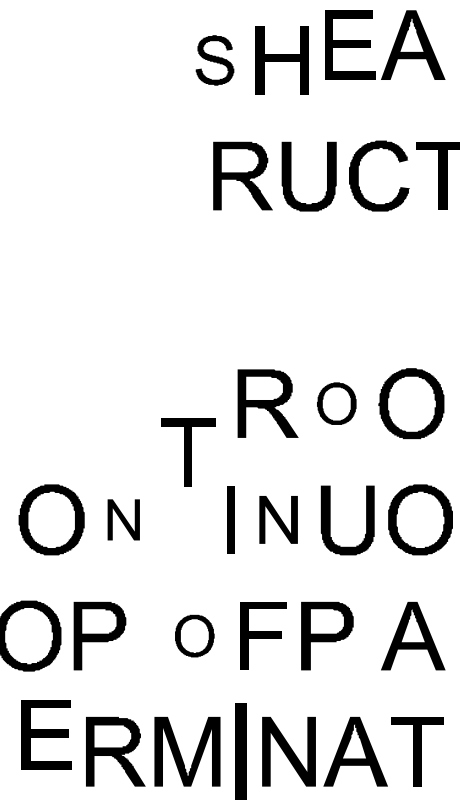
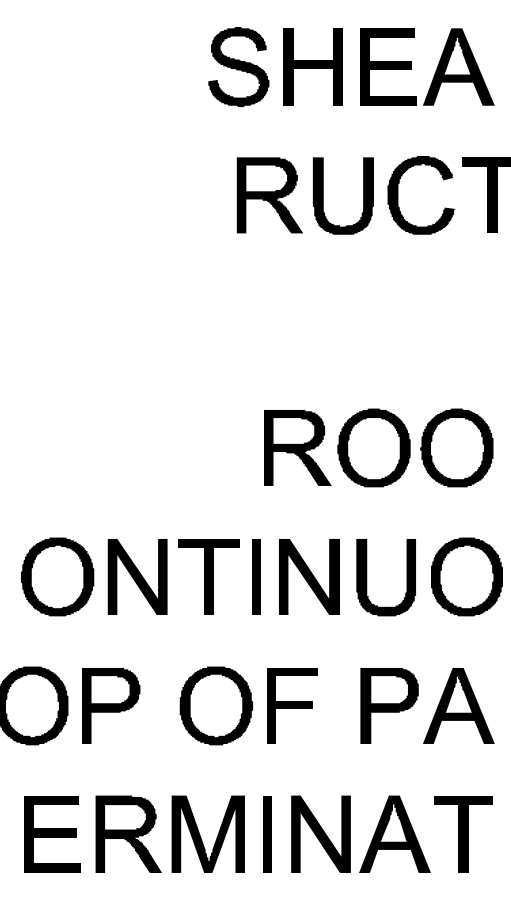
part: (392, 48) -> (435, 70), moved
part: (214, 59) -> (238, 66), size x1.43
part: (336, 403) -> (373, 447), size x1.67
part: (187, 451) -> (208, 576), moved
part: (123, 519) -> (137, 576), size x1.67
part: (278, 519) -> (309, 576), size x1.43
part: (194, 635) -> (216, 705), size x1.67
part: (327, 635) -> (389, 705), moved
part: (47, 734) -> (52, 834), moved
part: (240, 751) -> (267, 834), size x0.71

